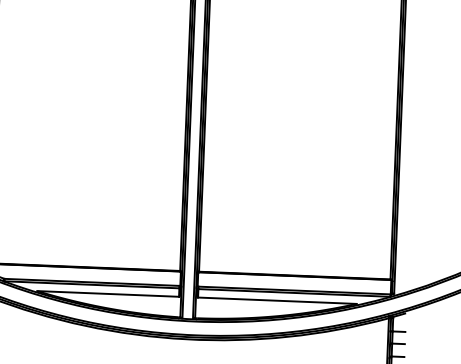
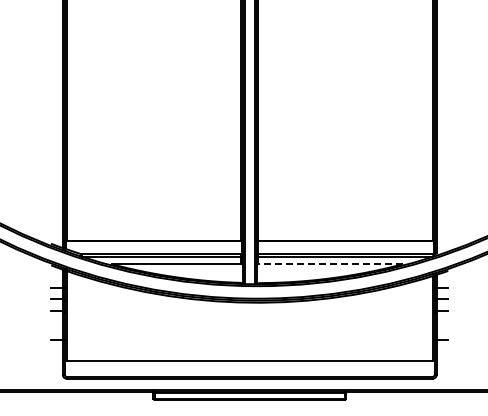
line: (277, 301) -> (330, 264), solid -> dashed

